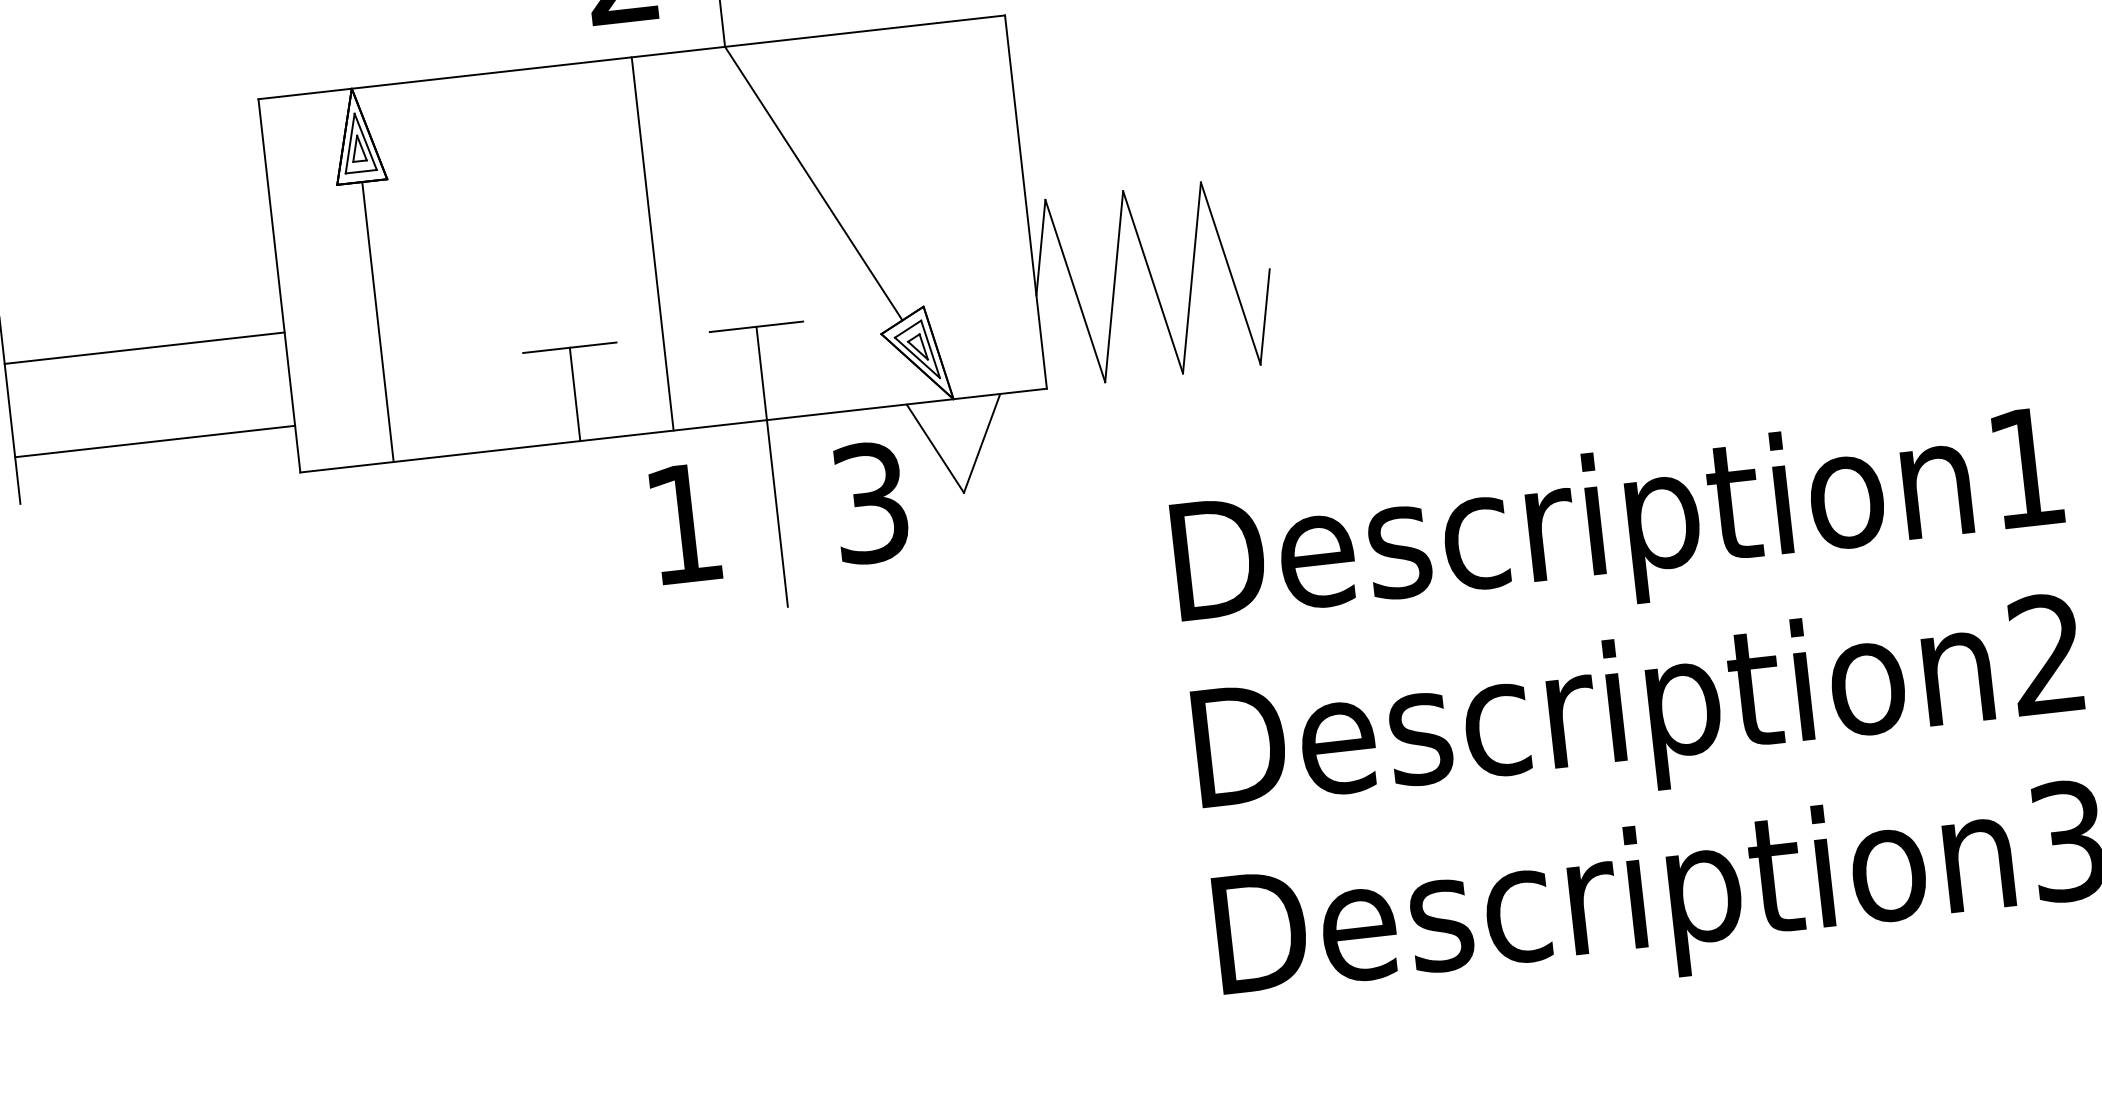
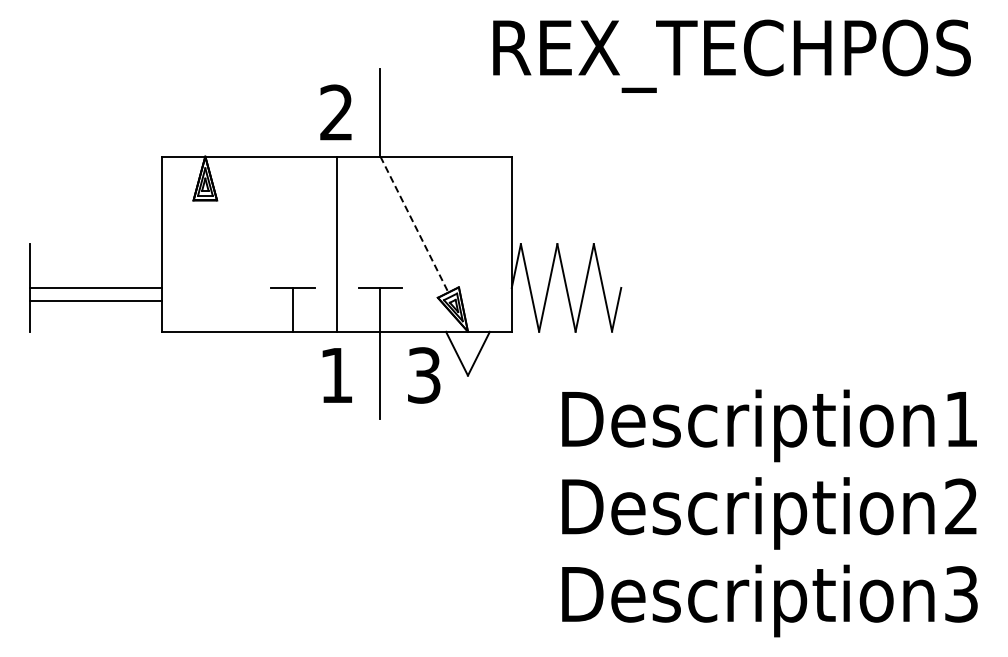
line: (814, 185) -> (414, 225), solid -> dashed
line: (378, 320) -> (205, 265), removed
line: (143, 349) -> (95, 301), moved
line: (154, 440) -> (95, 287), moved

